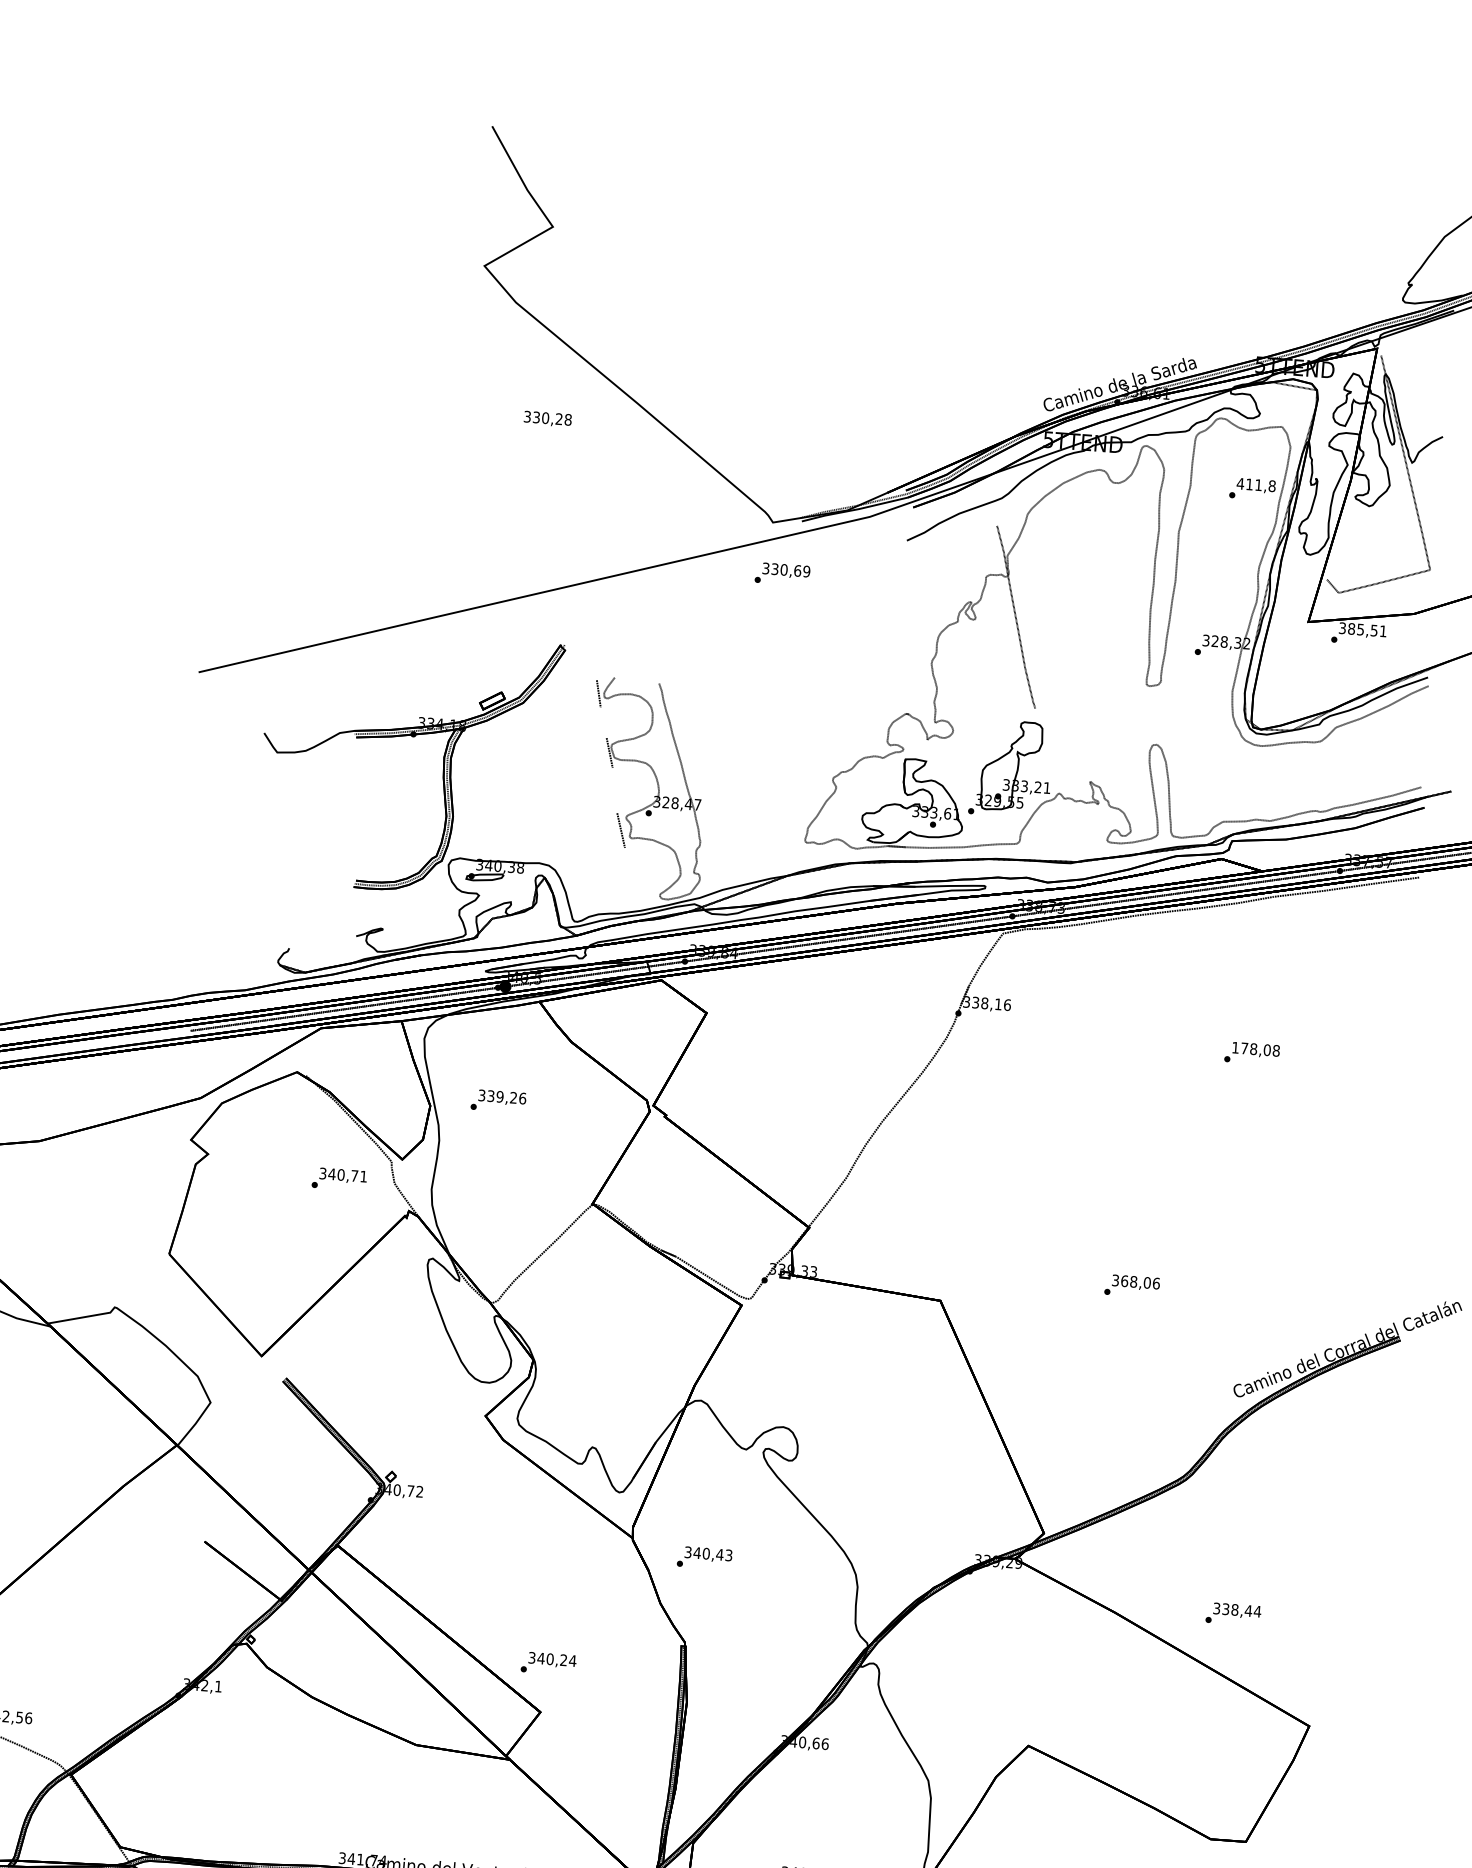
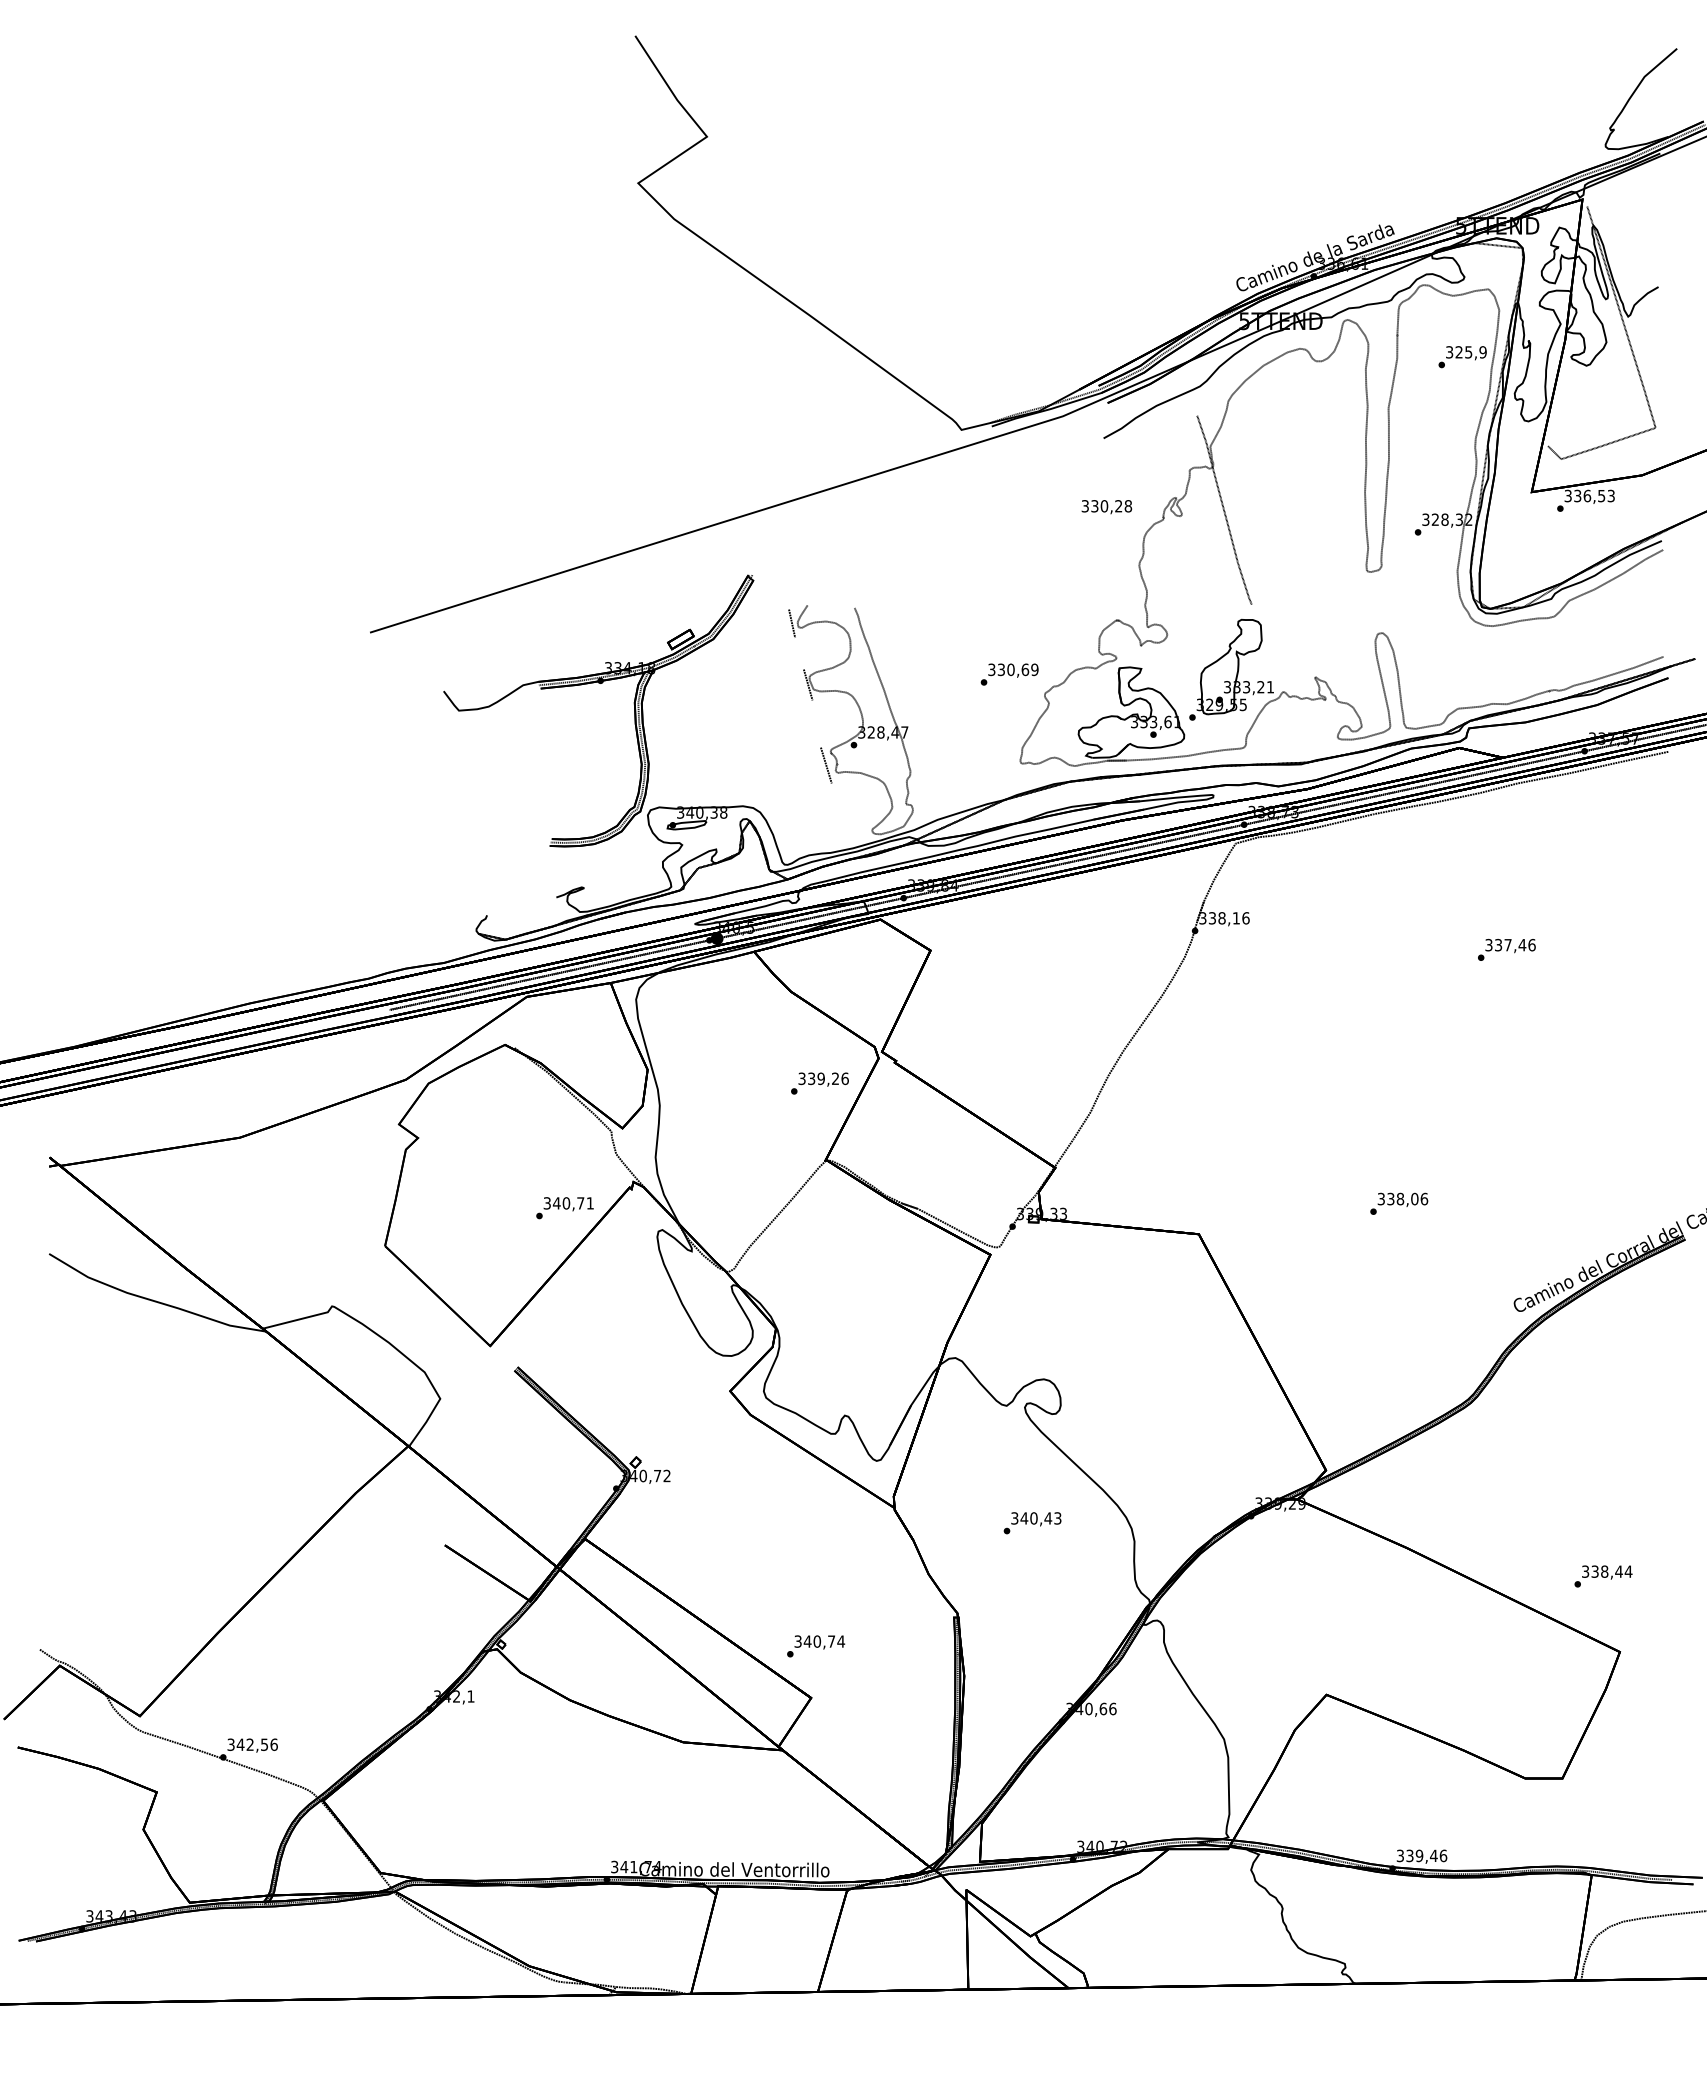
text: (547, 419) -> (1106, 507), moved
text: (1255, 485) -> (1465, 352), 411,8 -> 325,9
text: (782, 574) -> (1009, 674), moved
text: (1367, 629) -> (1594, 495), 385,51 -> 336,53
text: (1256, 1048) -> (1510, 944), 178,08 -> 337,46
text: (498, 1101) -> (819, 1083), moved
text: (338, 1179) -> (564, 1208), moved
text: (1124, 1280) -> (1390, 1198), 368,06 -> 338,06
text: (704, 1558) -> (1032, 1523), moved
text: (1233, 1614) -> (1603, 1576), moved
text: (563, 1660) -> (831, 1641), 340,24 -> 340,74

